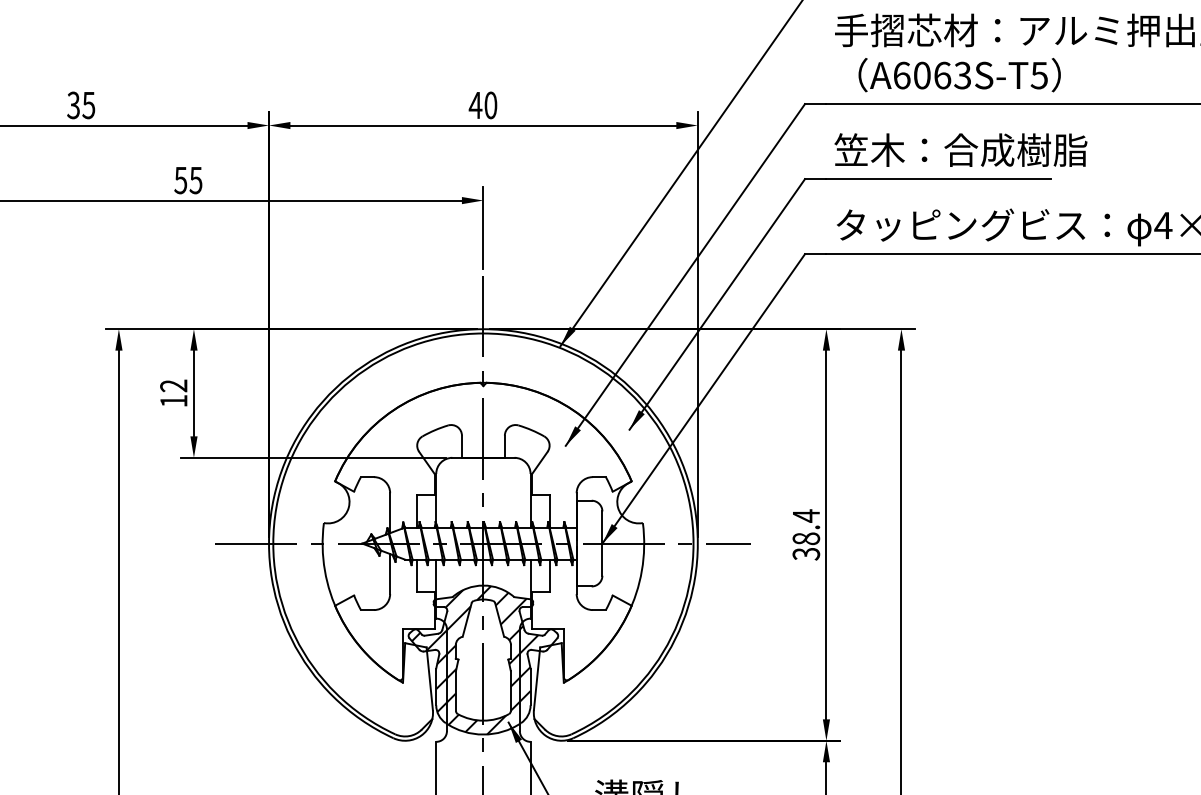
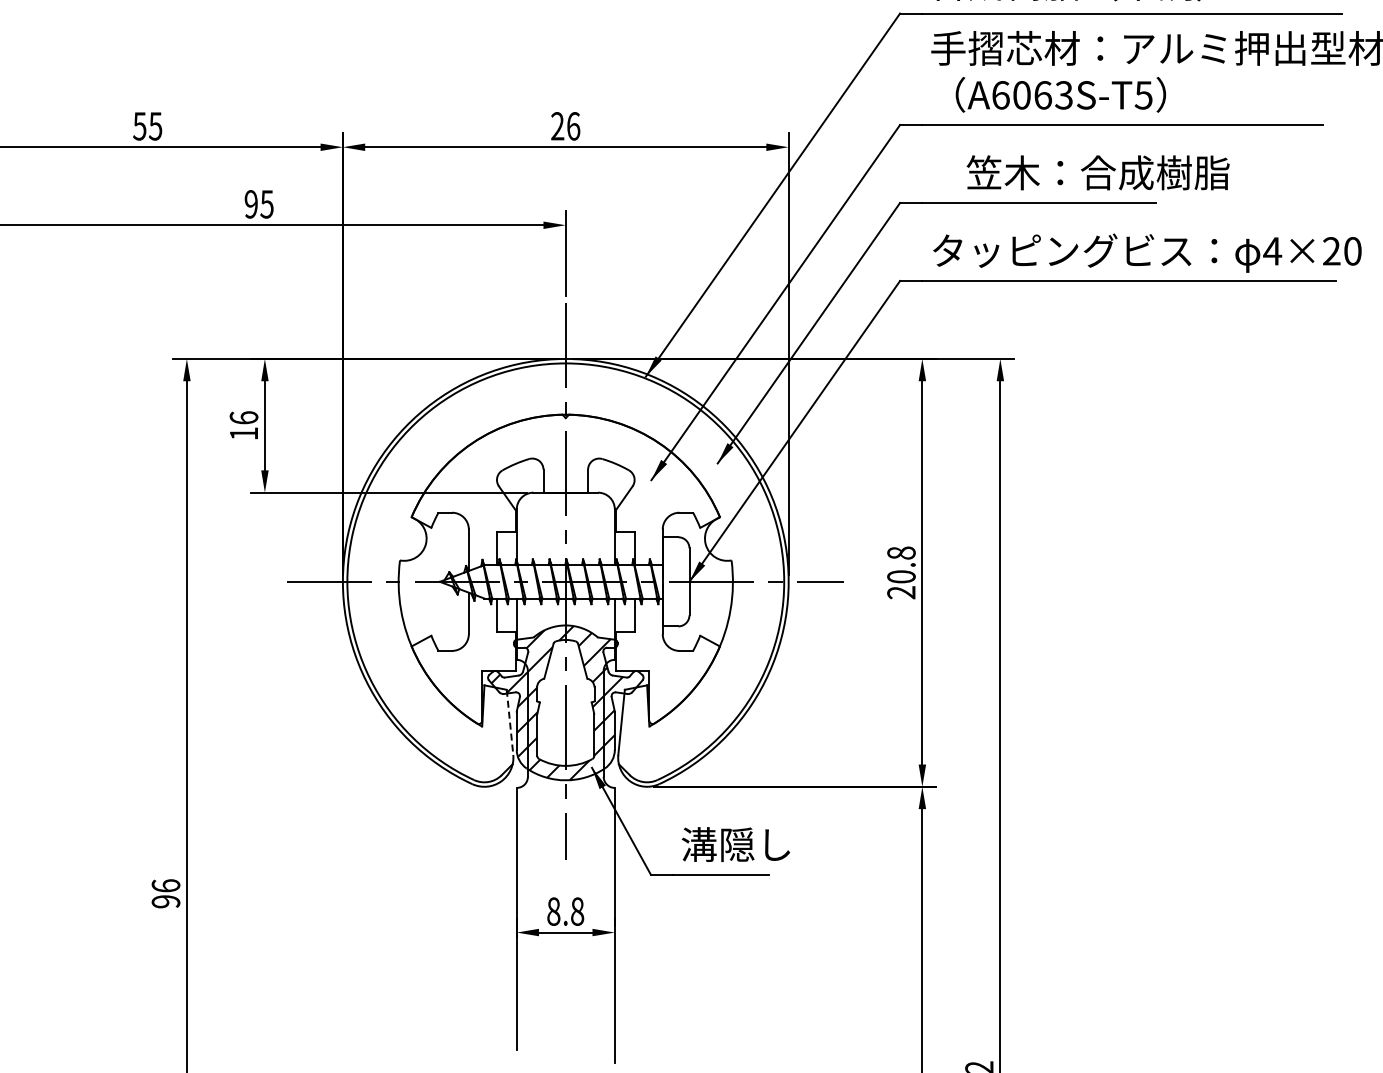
text: (73, 105) -> (139, 126), 35 -> 55
text: (483, 105) -> (565, 126), 40 -> 26
text: (960, 149) -> (1097, 172), moved
text: (180, 180) -> (250, 204), 55 -> 95
text: (173, 385) -> (243, 417), 12 -> 16
text: (806, 534) -> (901, 572), 38.4 -> 20.8
line: (430, 678) -> (510, 722), solid -> dashed

